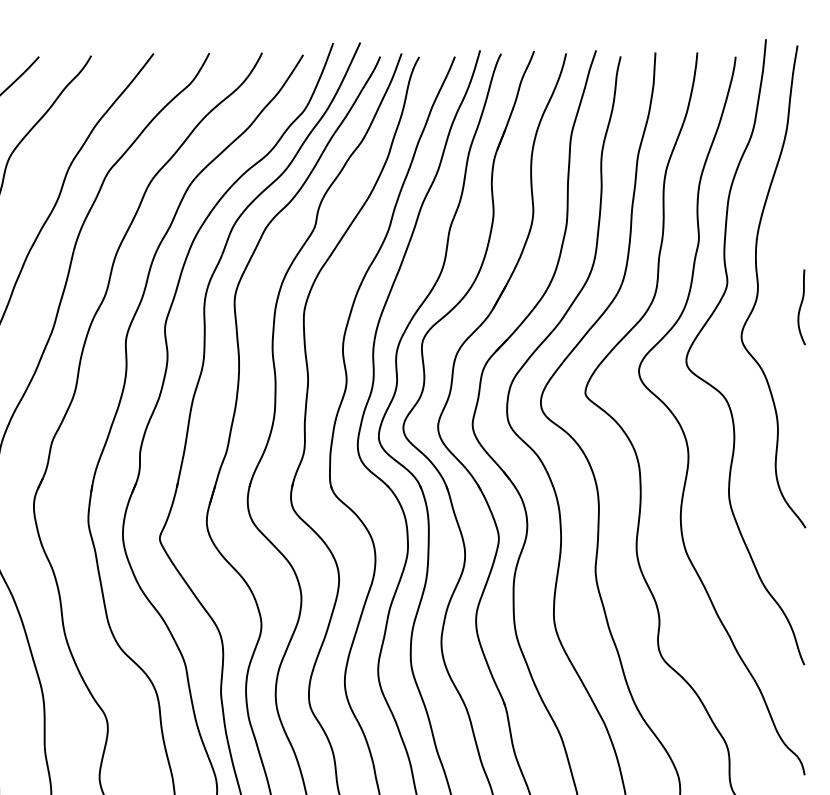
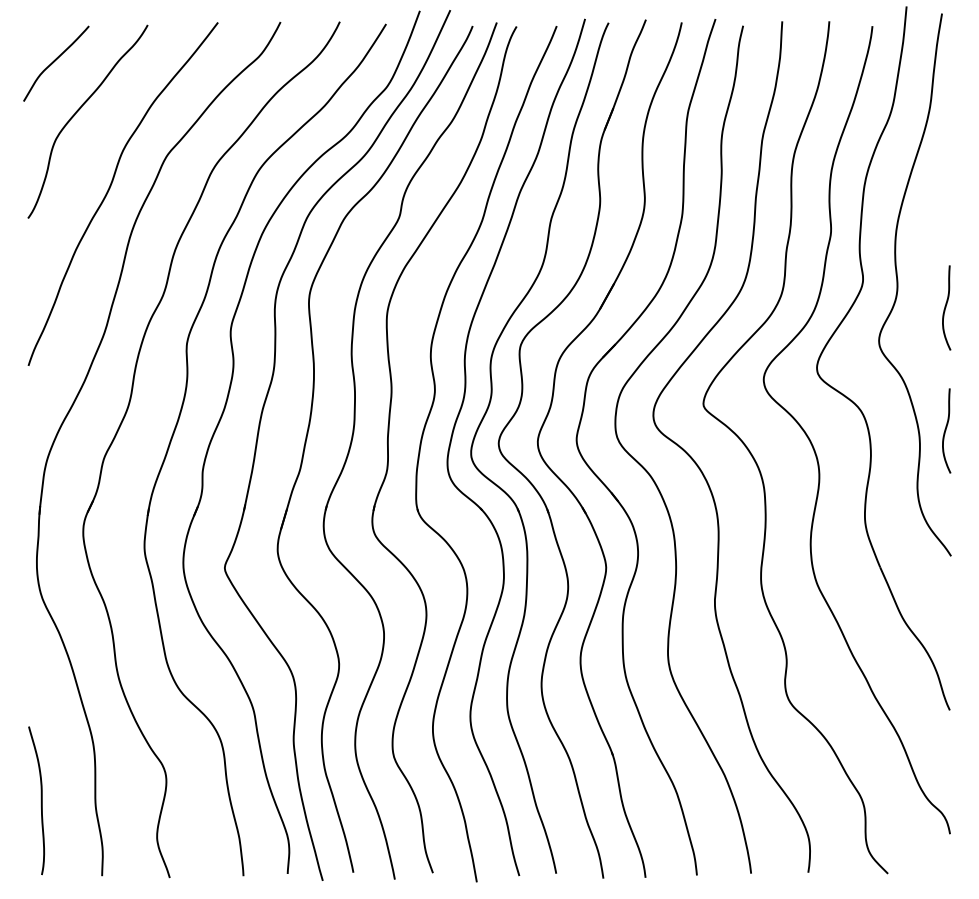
curve: (801, 416) -> (946, 430), added

